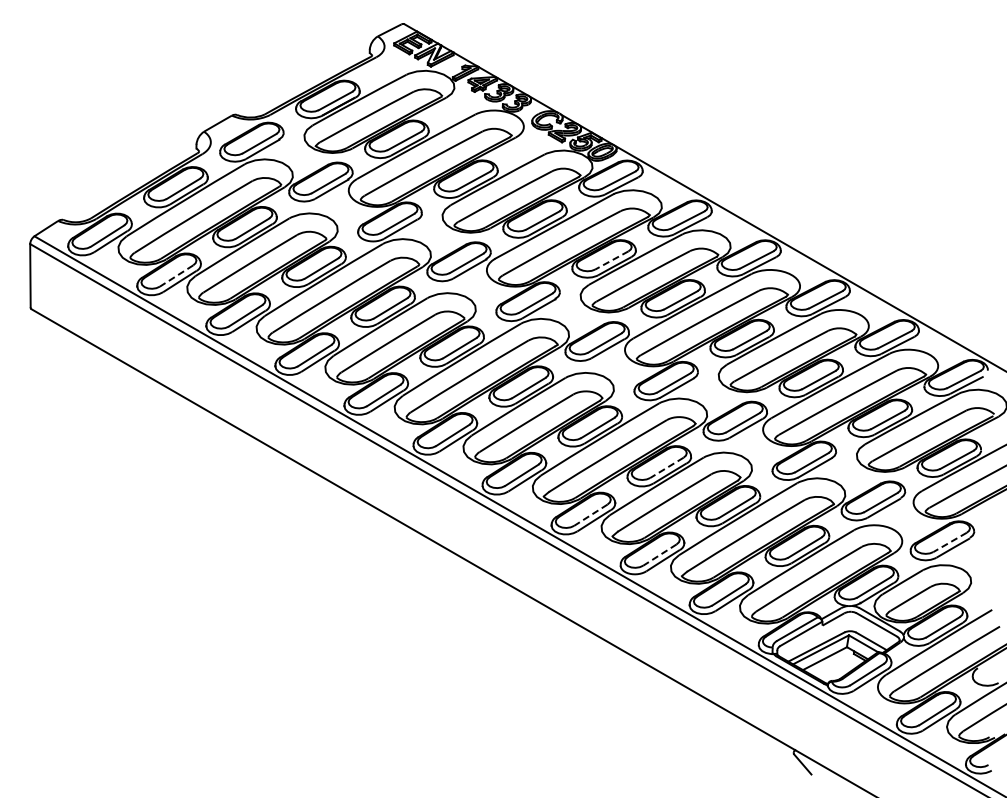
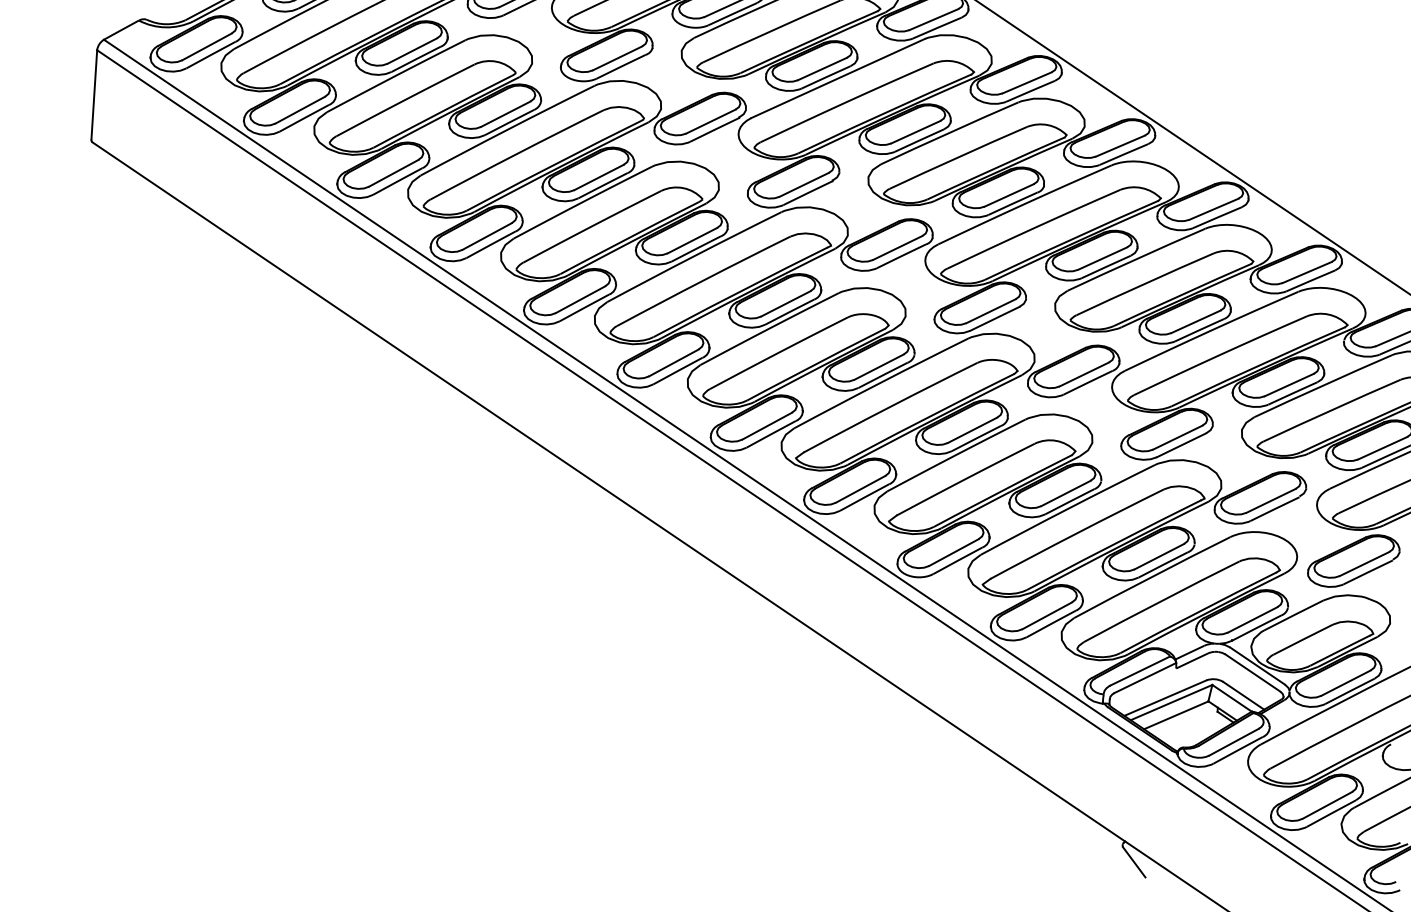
line: (611, 260) -> (915, 132), dashed -> solid
line: (176, 276) -> (300, 110), dashed -> solid
line: (666, 467) -> (972, 429), dashed -> solid
line: (590, 515) -> (860, 489), dashed -> solid
line: (949, 542) -> (1363, 564), dashed -> solid
line: (659, 555) -> (953, 553), dashed -> solid

